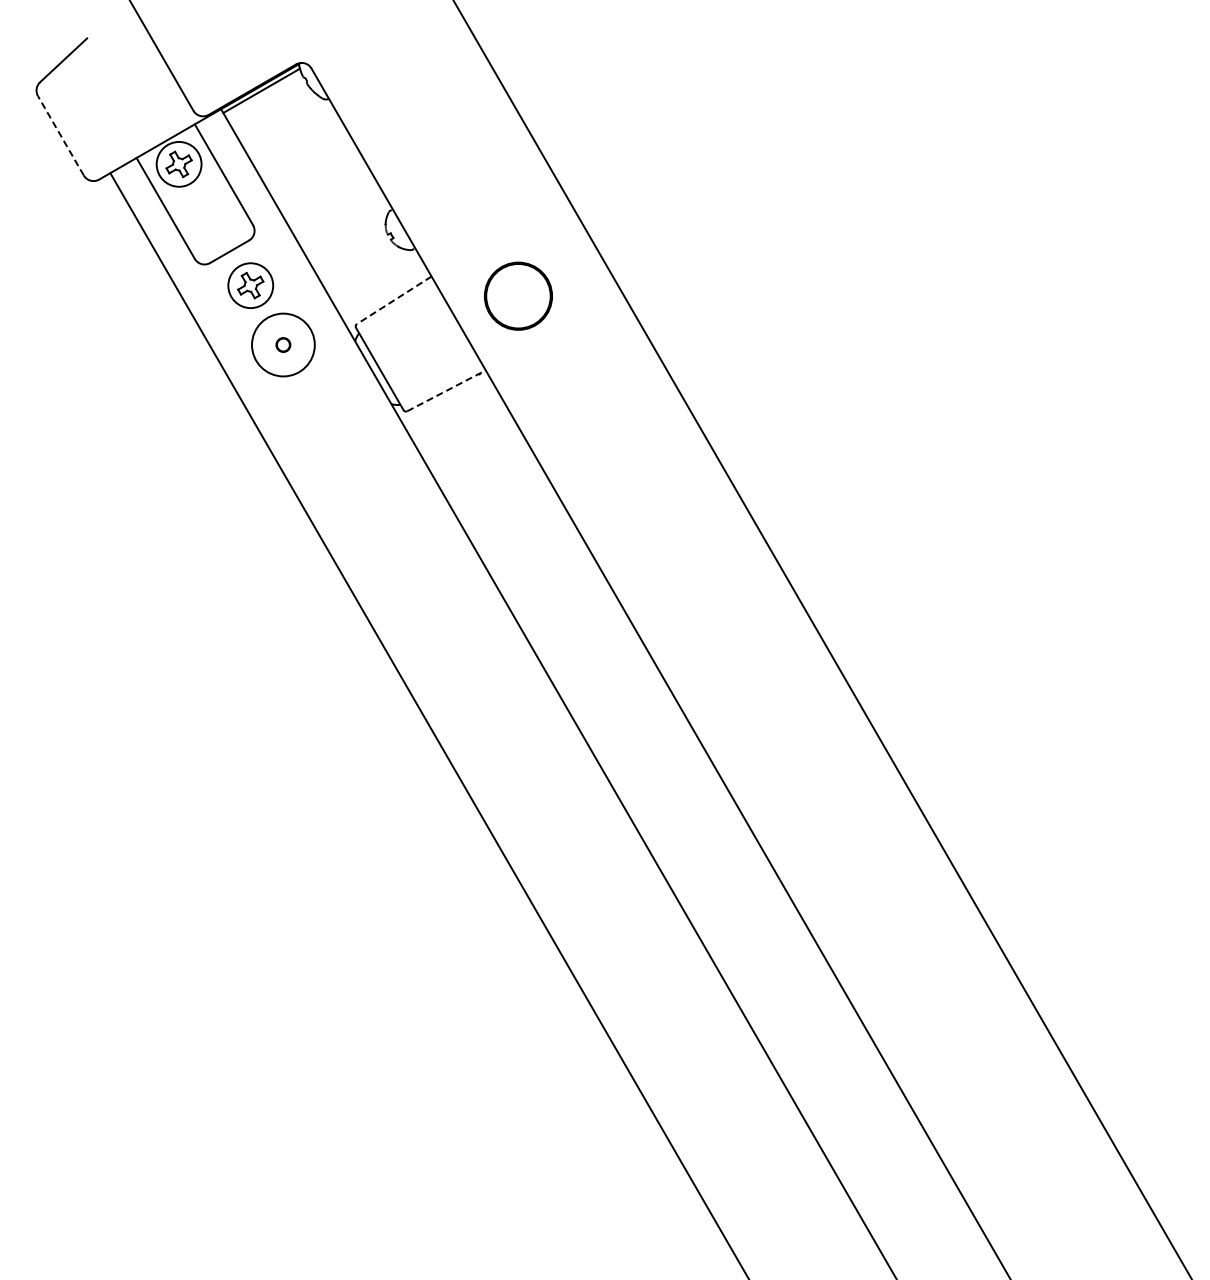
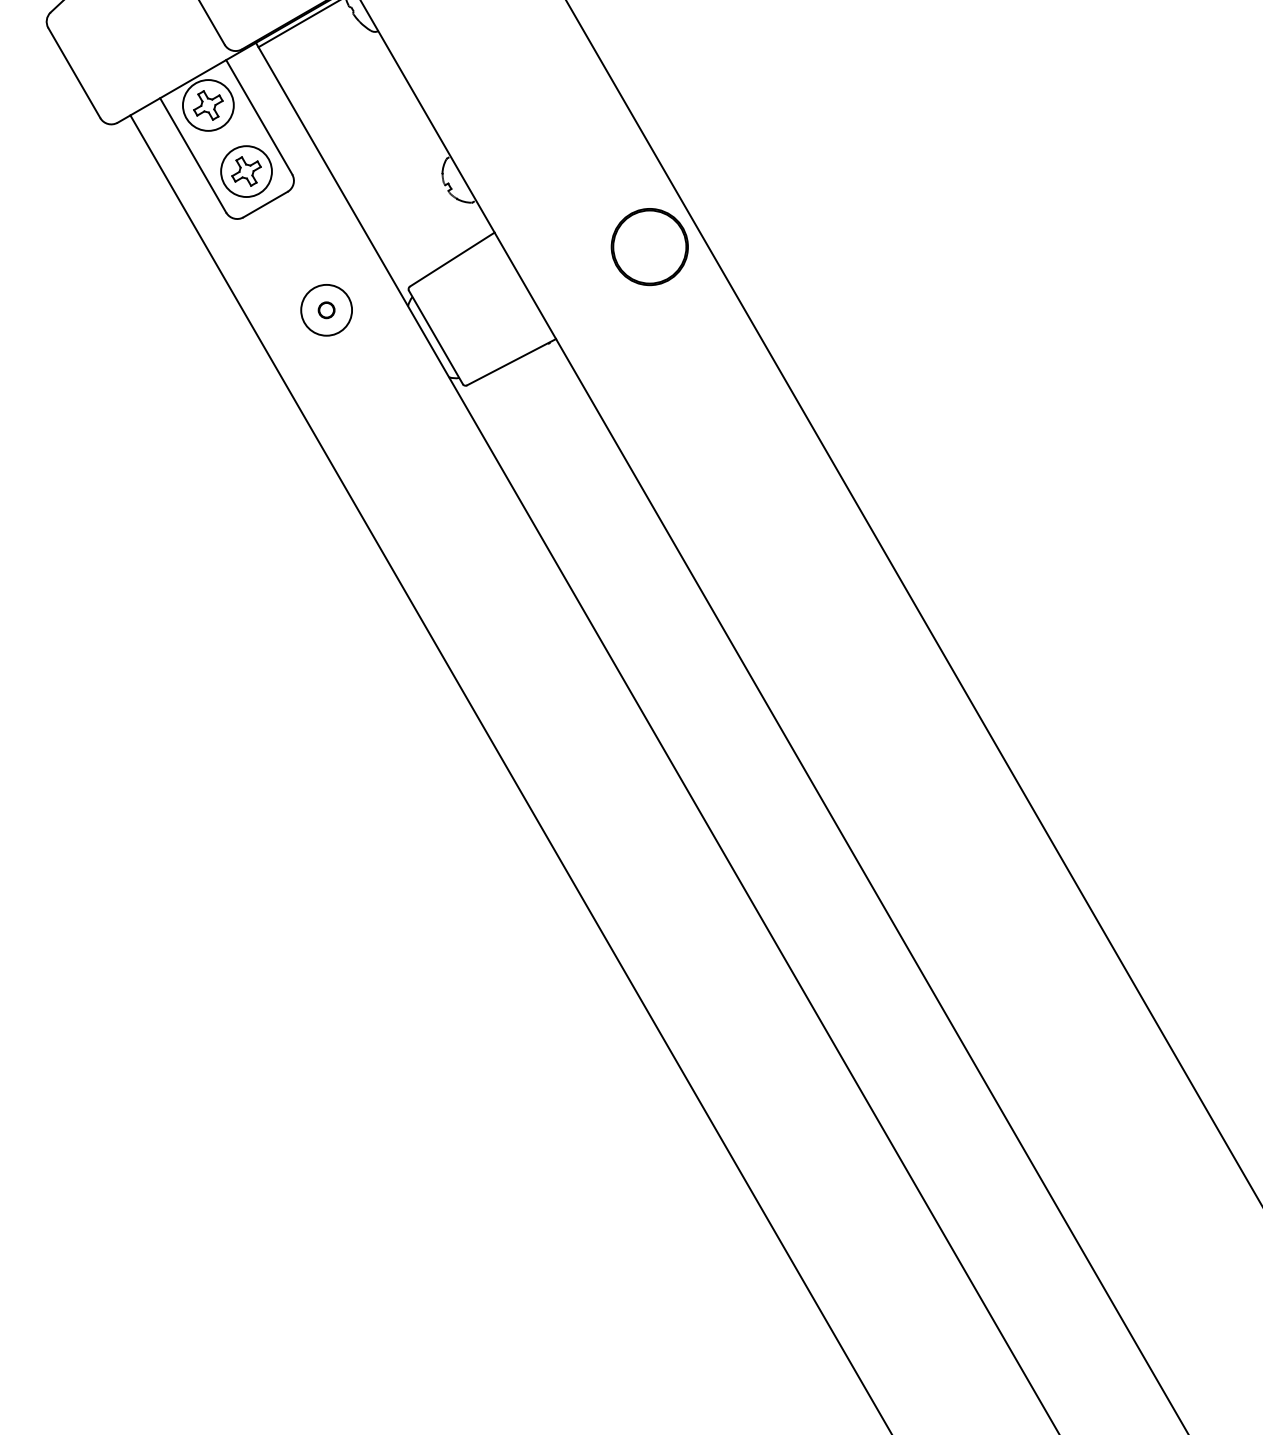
line: (60, 135) -> (73, 72), dashed -> solid
part: (250, 285) -> (246, 171), moved
circle: (518, 295) -> (649, 246), moved
line: (393, 300) -> (451, 259), dashed -> solid
circle: (282, 344) -> (325, 309), size x0.71
line: (446, 390) -> (511, 361), dashed -> solid

